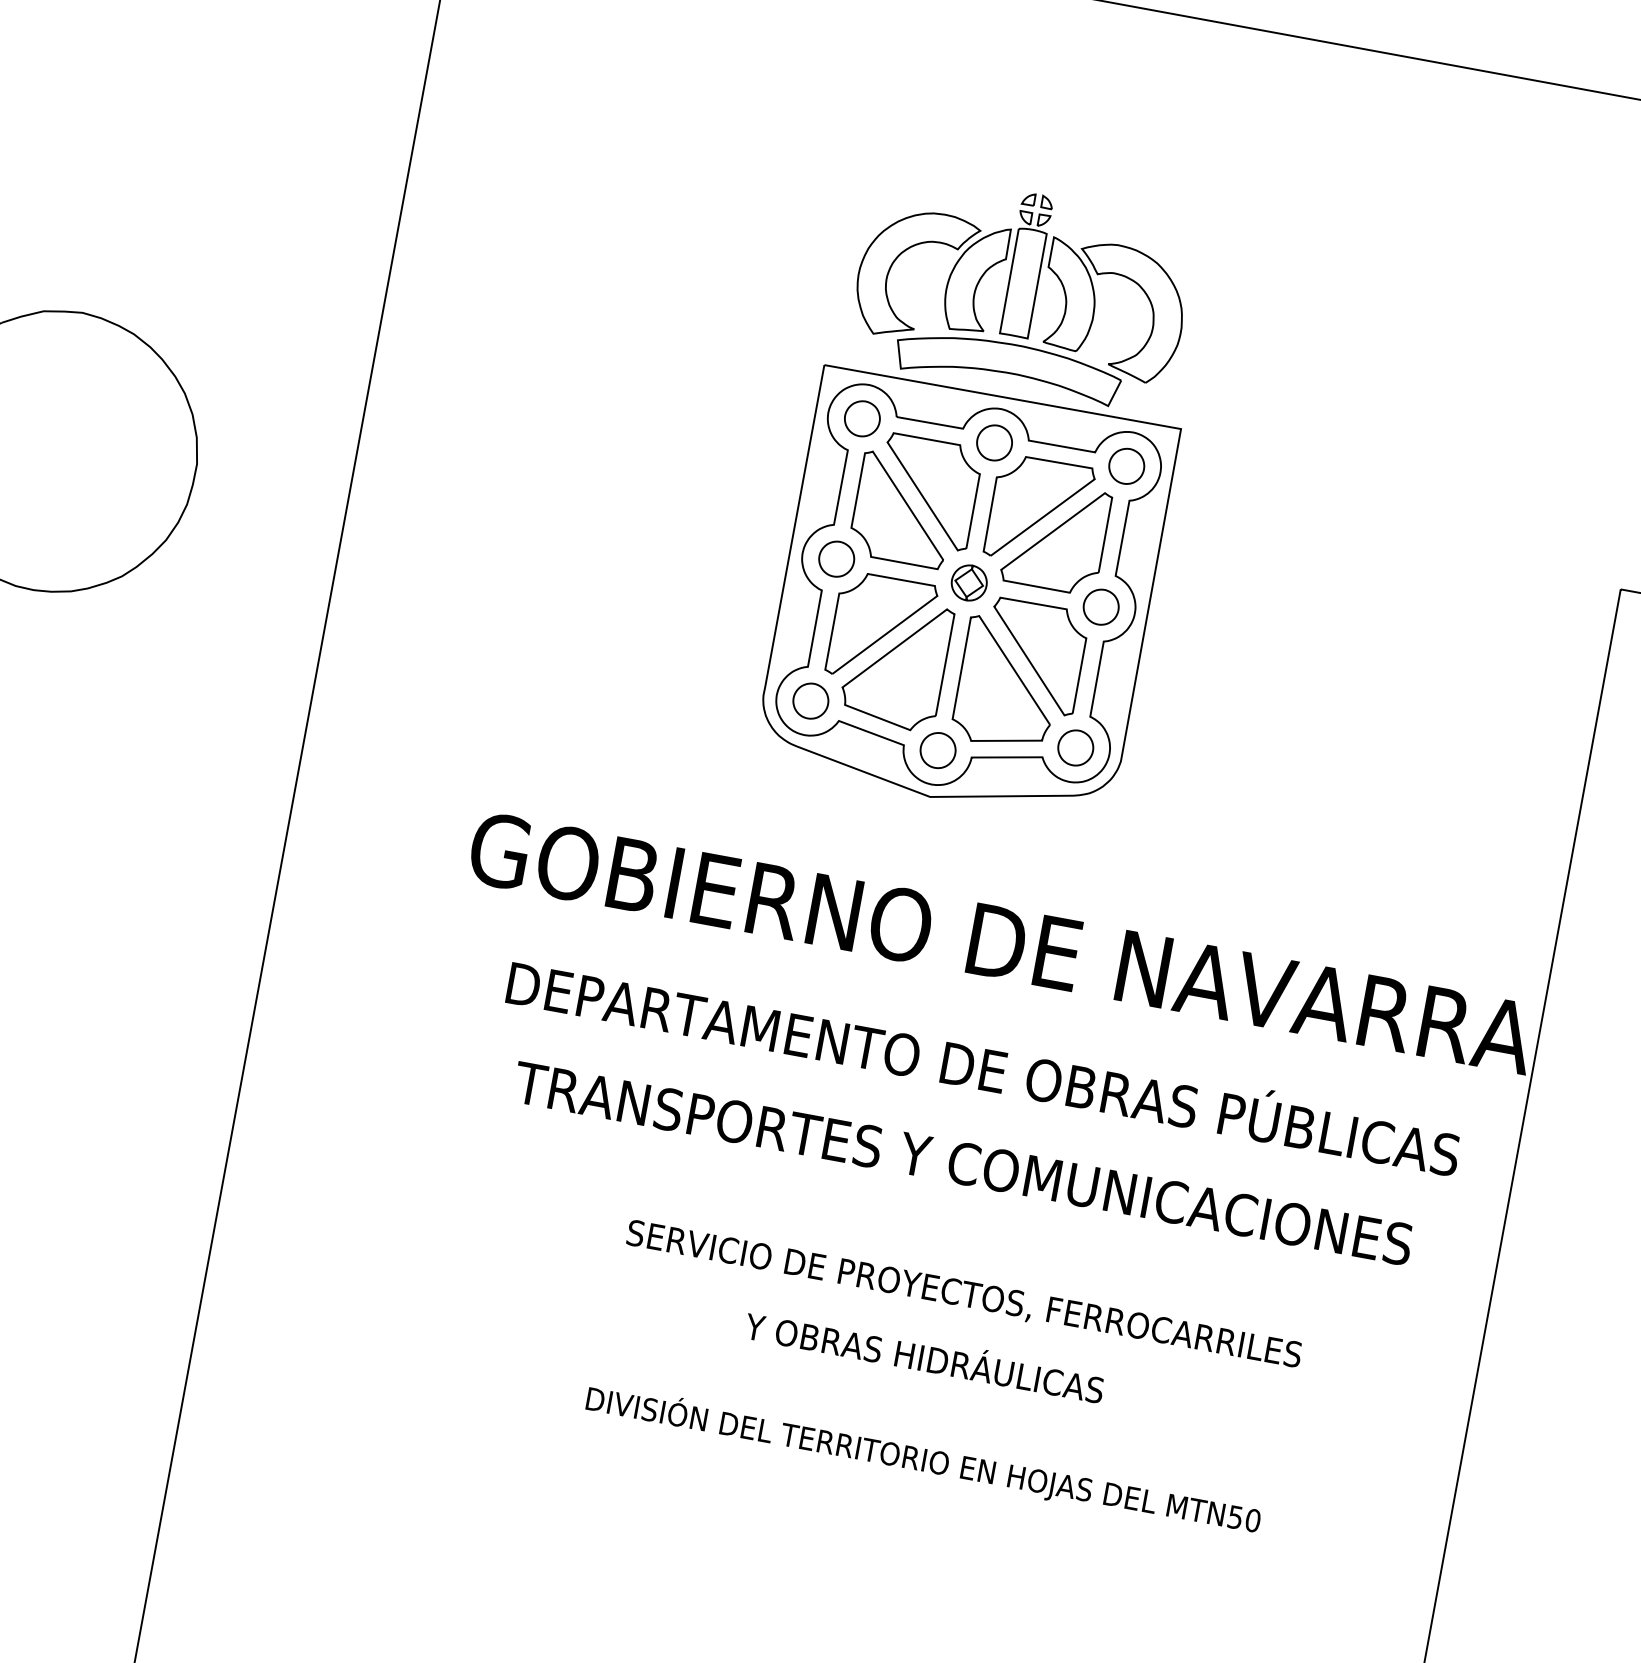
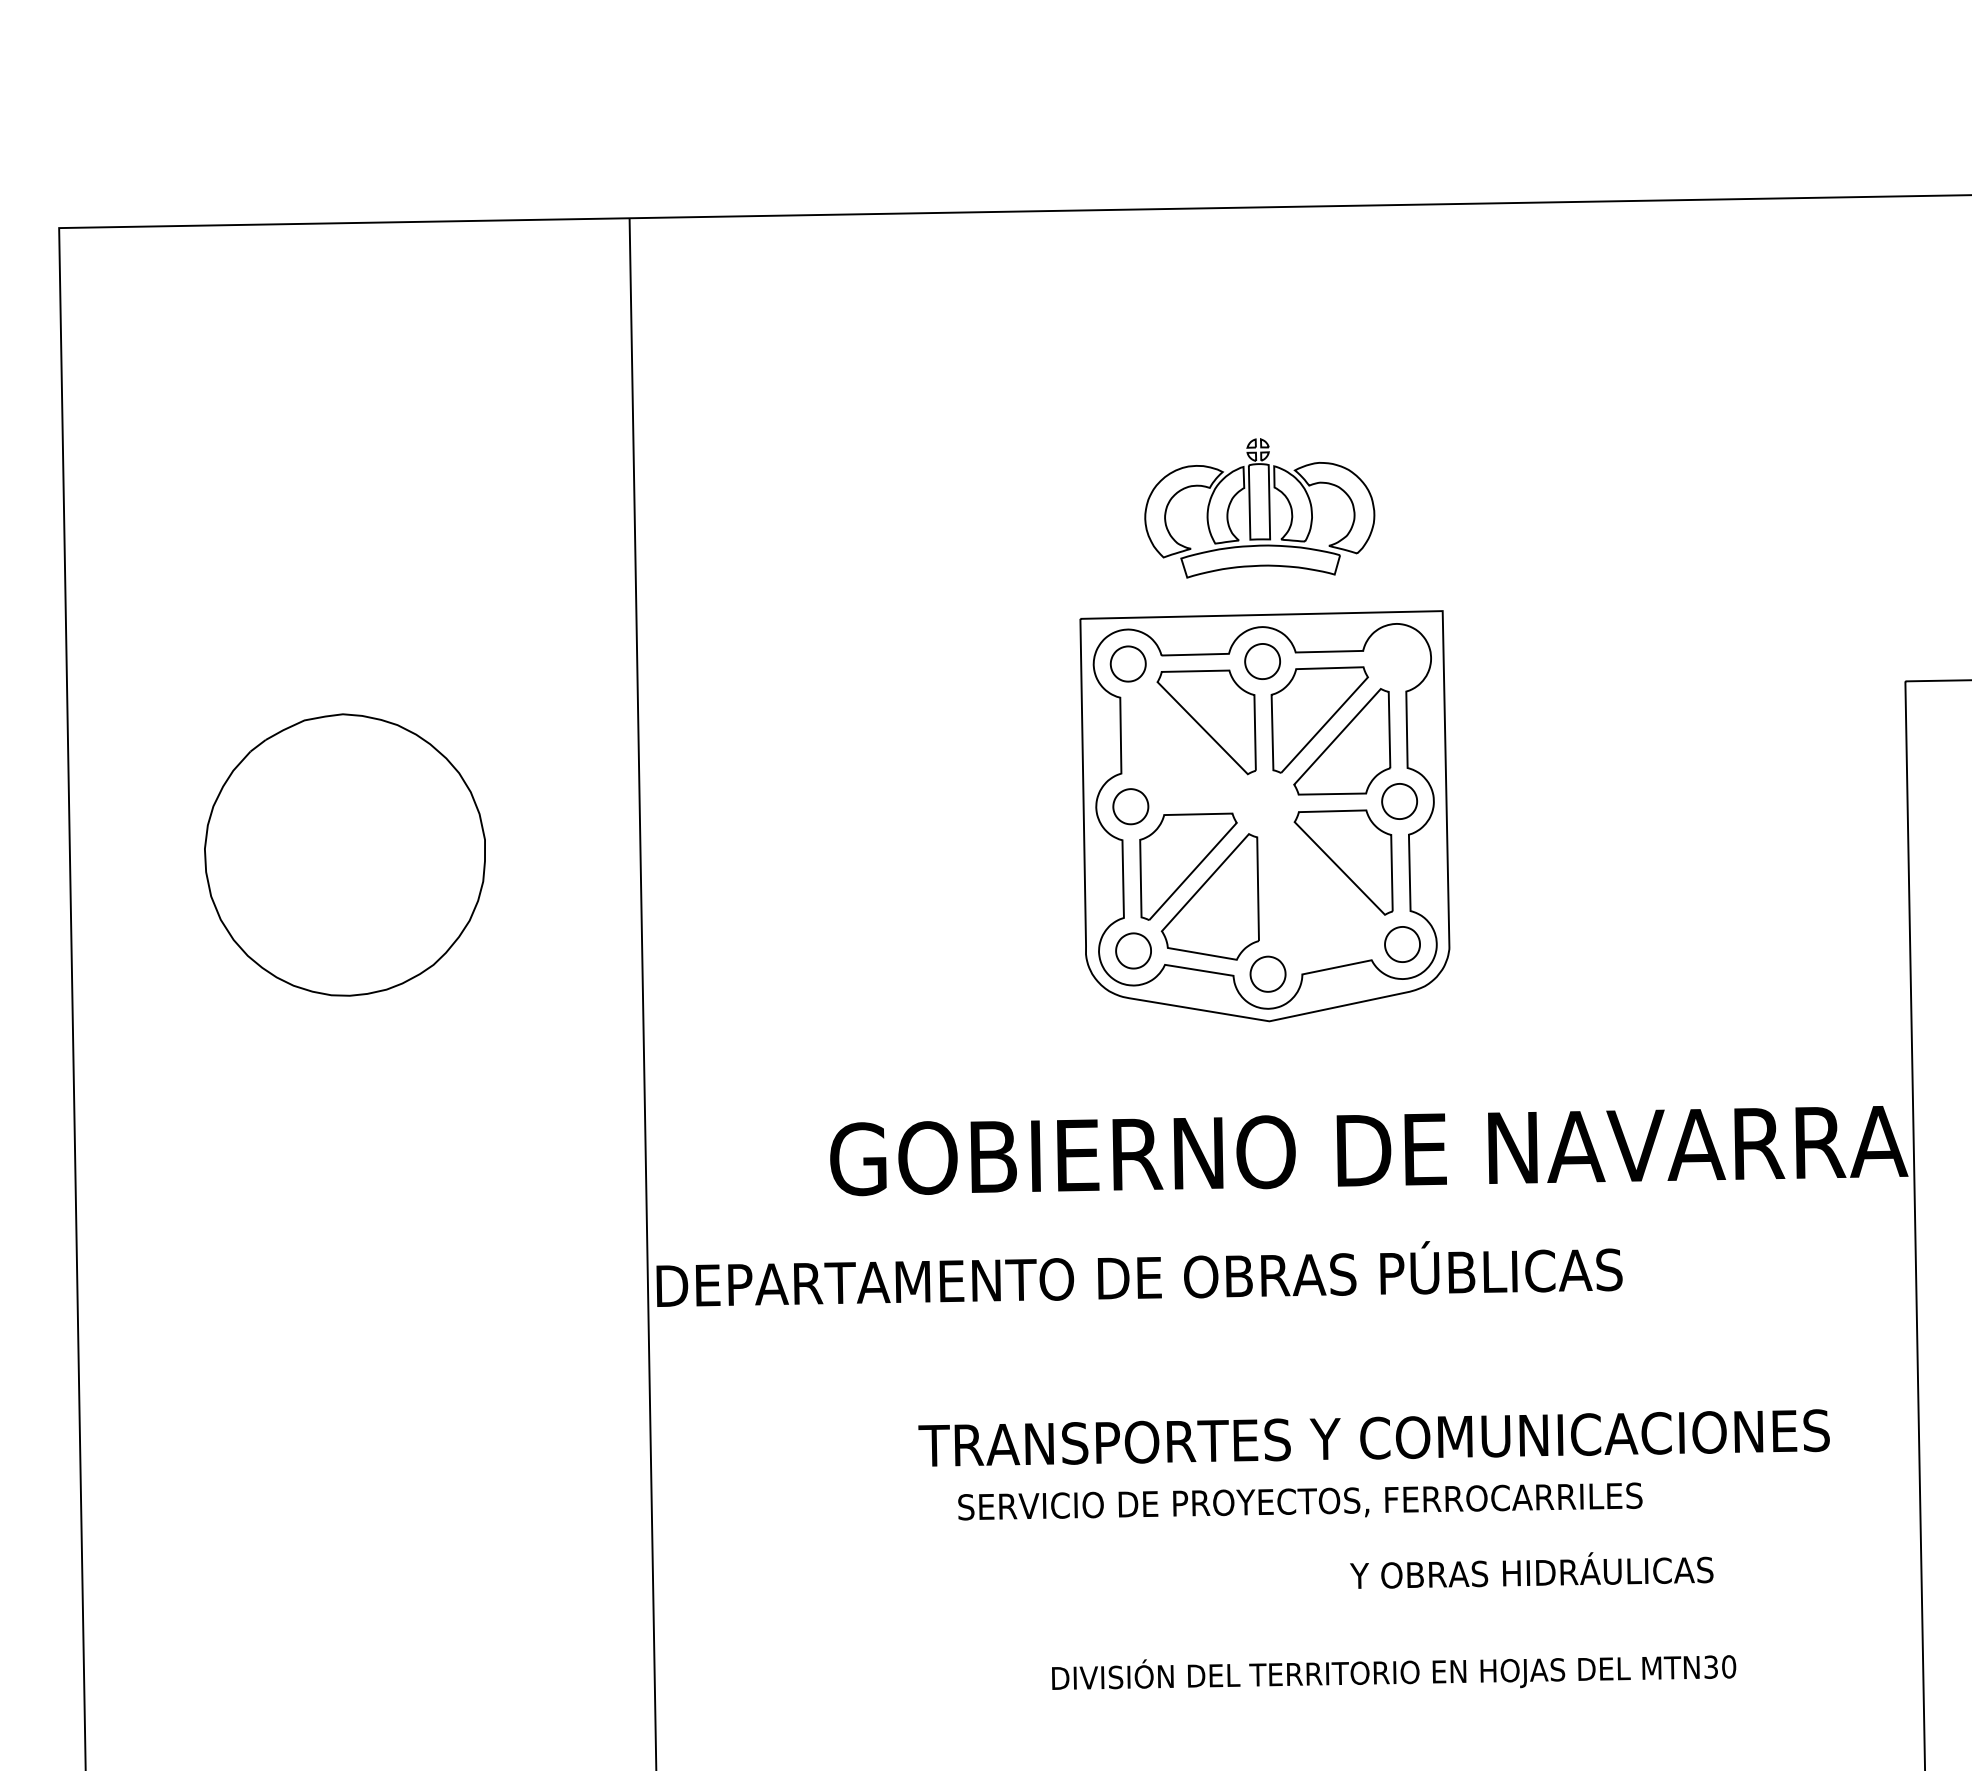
part: (1021, 292) -> (1259, 508), size x0.7
part: (1126, 465) -> (1396, 657), removed
part: (903, 510) -> (1186, 745), removed
part: (969, 582) -> (1265, 803), removed
part: (1007, 685) -> (1323, 896), removed
text: (984, 1065) -> (1139, 1273), moved
text: (962, 1162) -> (1373, 1437), moved
text: (964, 1293) -> (1300, 1501), moved
text: (924, 1356) -> (1531, 1570), moved
text: (1234, 1516) -> (1710, 1666), MTN50 -> MTN30

